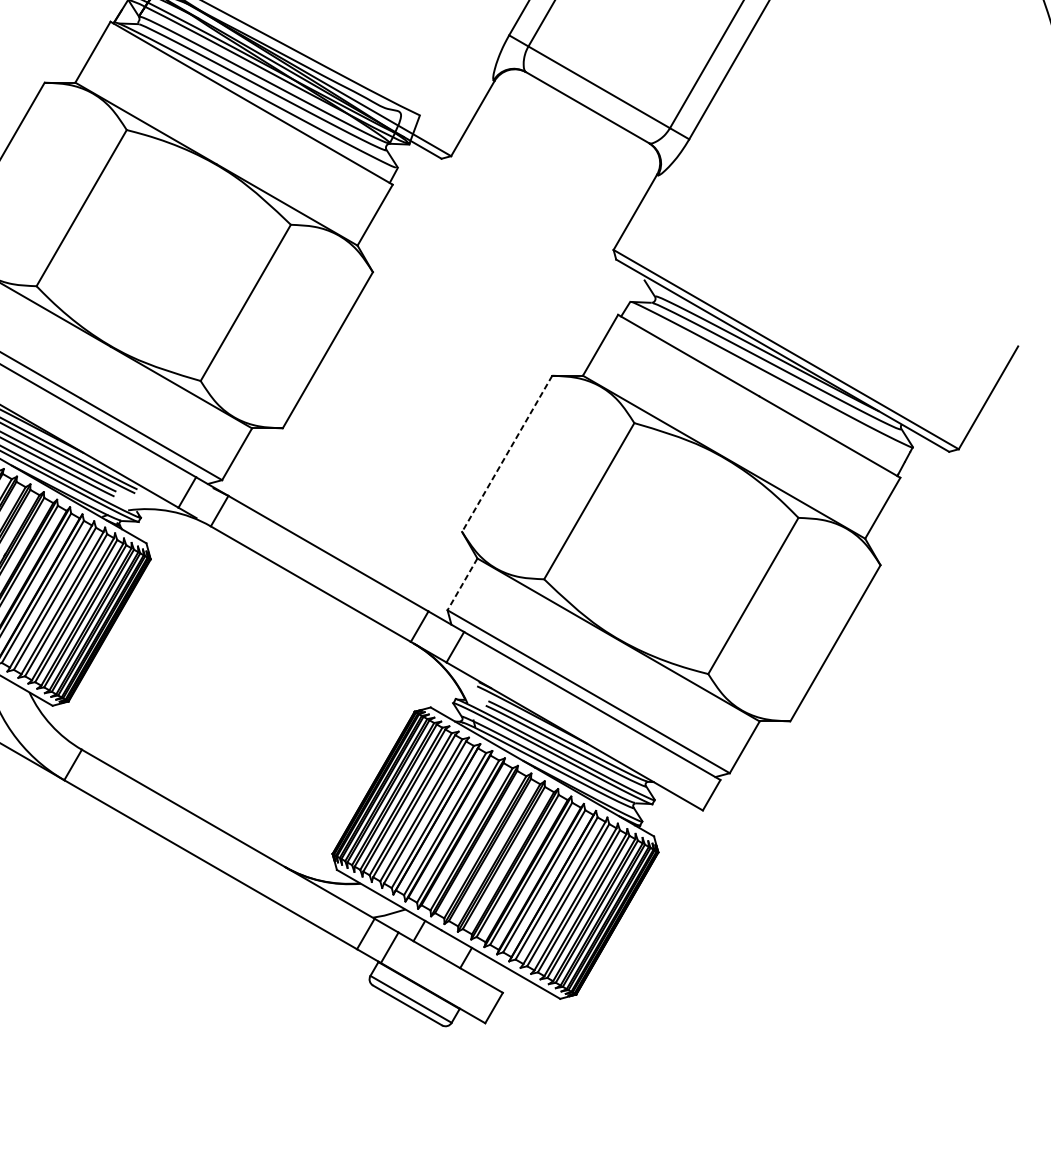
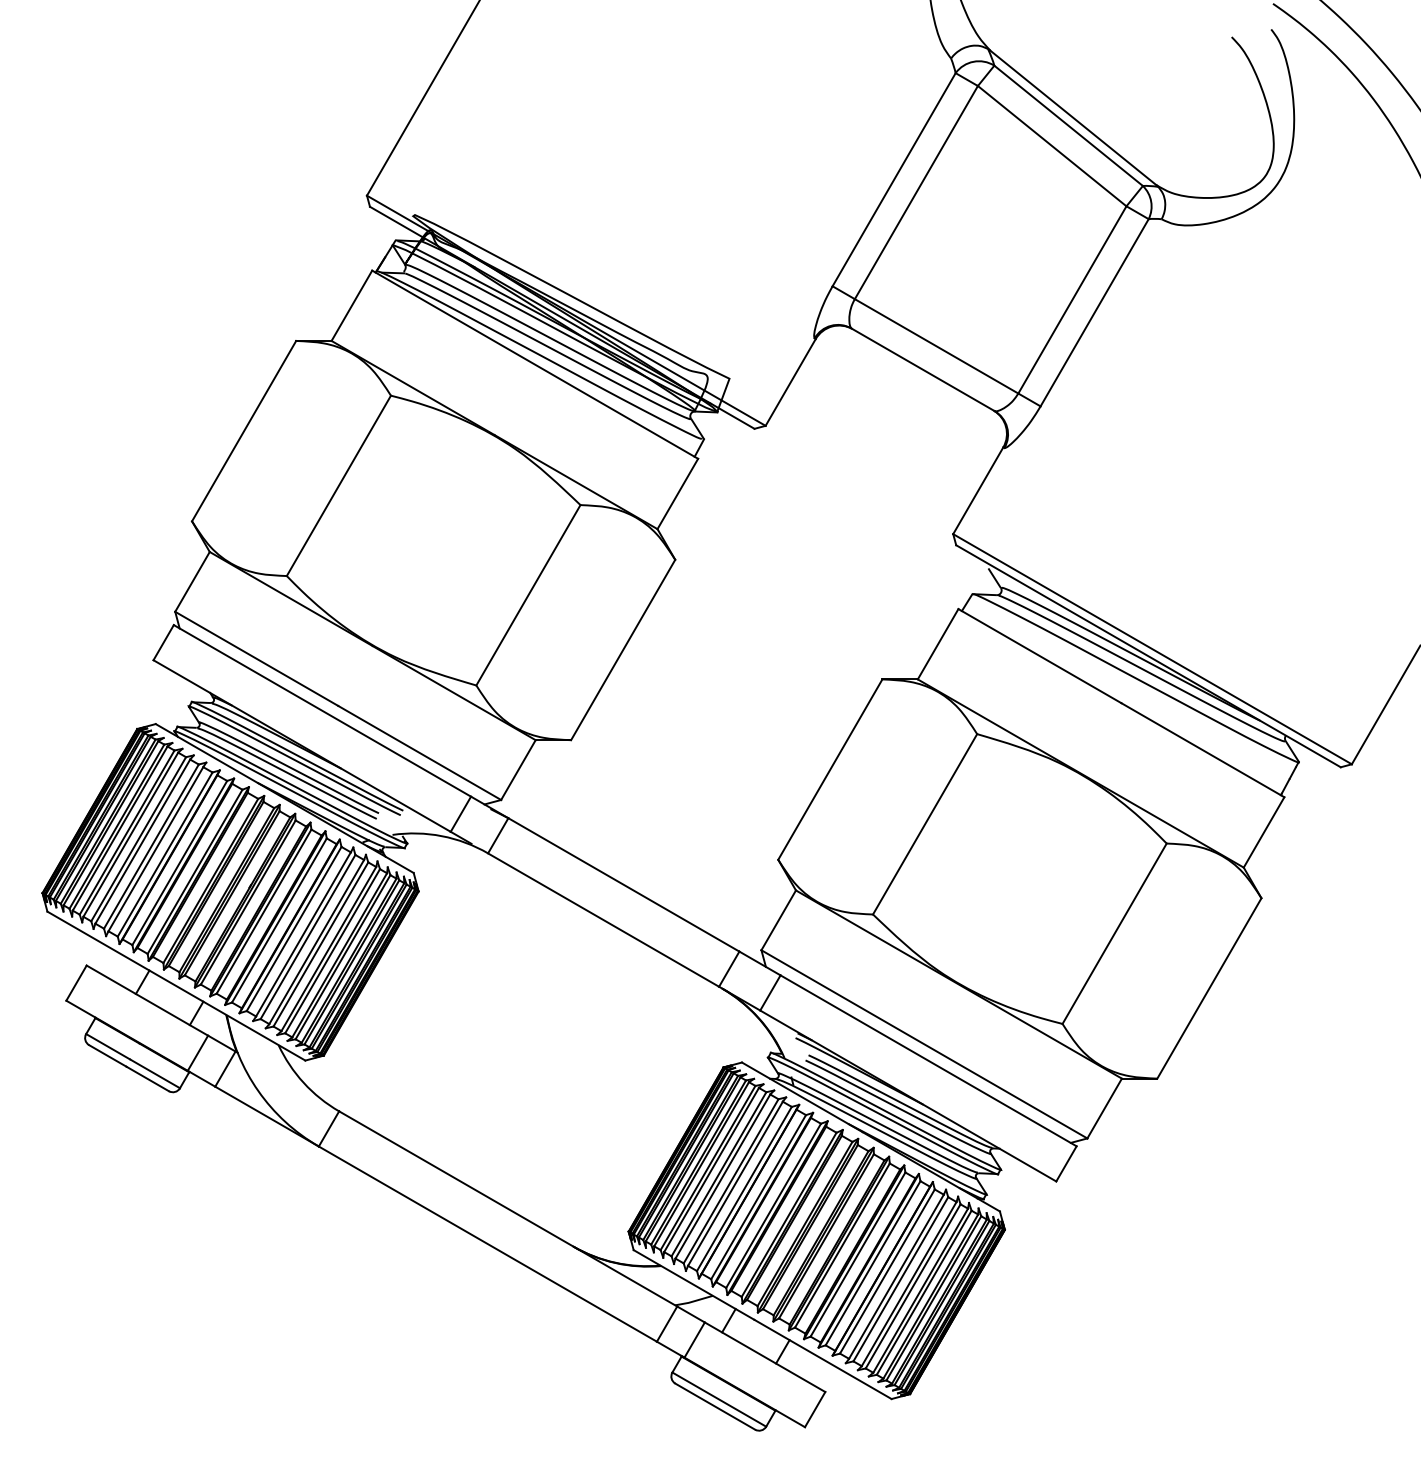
line: (507, 454) -> (830, 770), dashed -> solid
line: (462, 584) -> (778, 920), dashed -> solid

